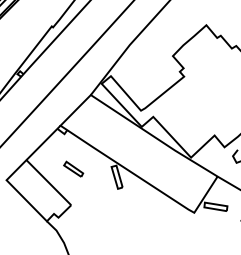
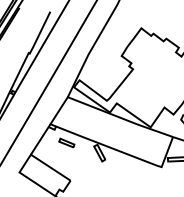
part: (73, 168) -> (66, 142), moved

